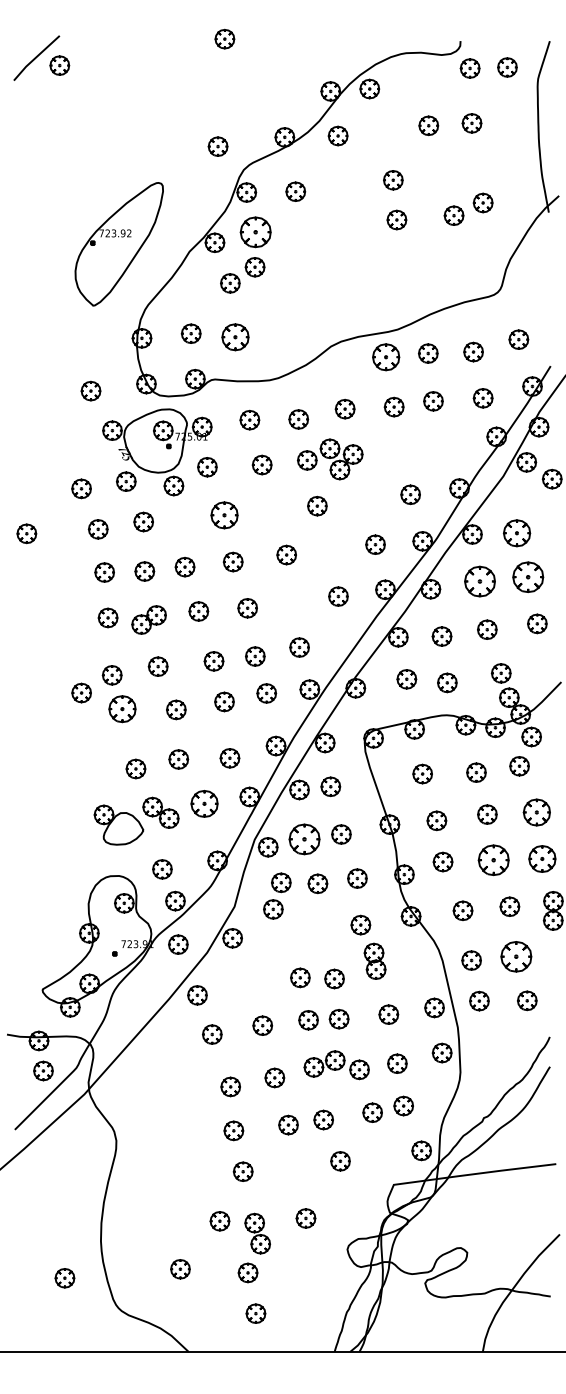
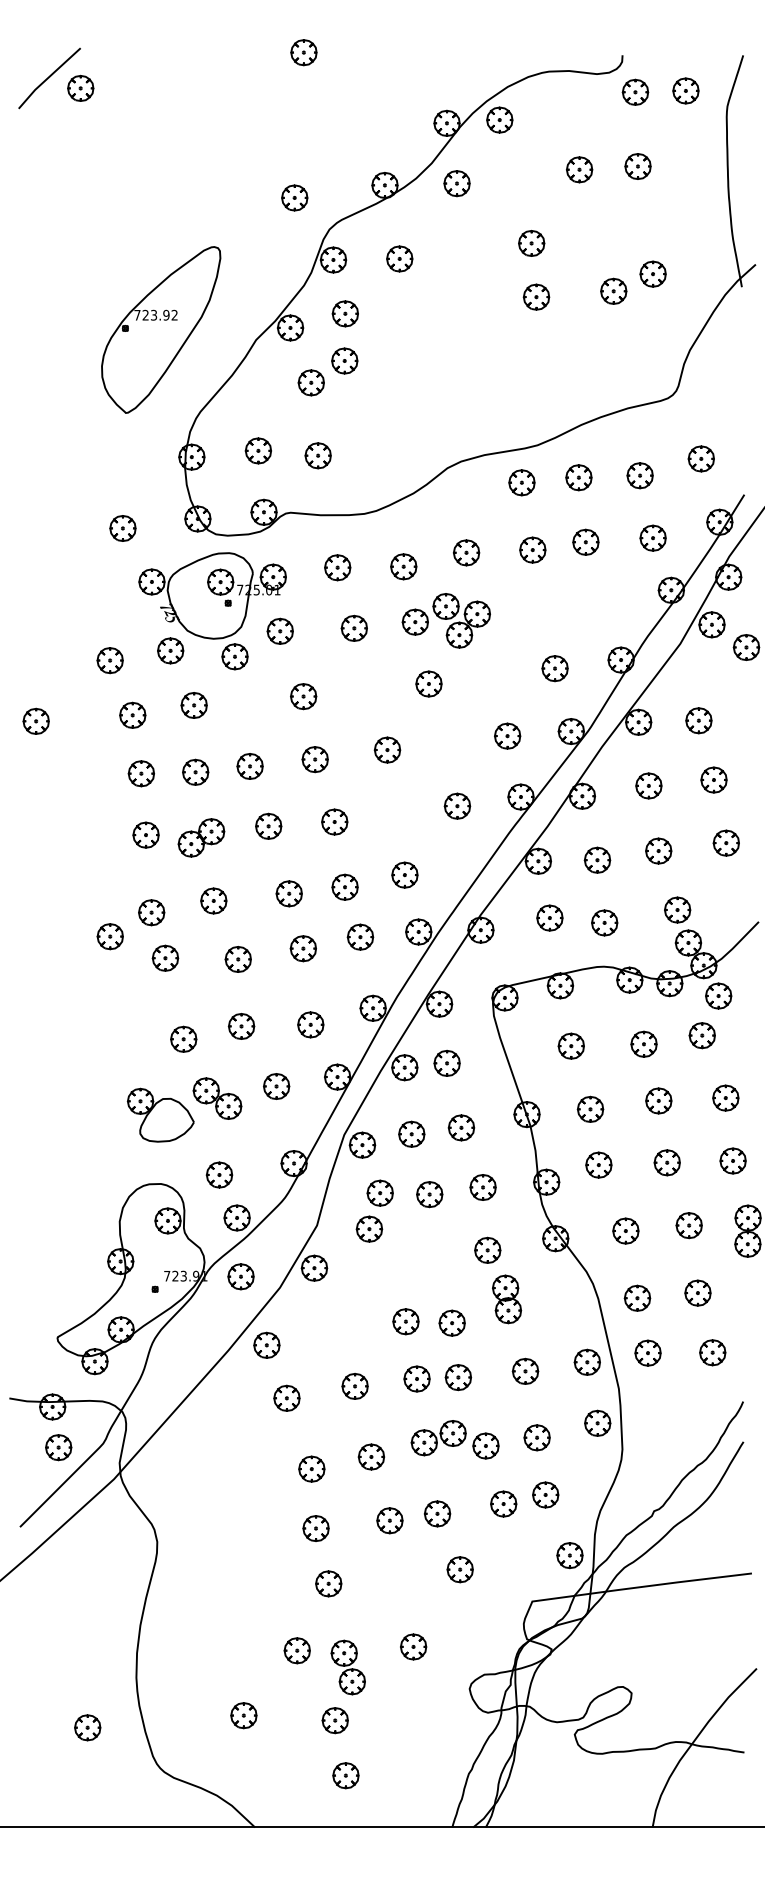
part: (254, 232) -> (344, 313), size x0.62
part: (234, 337) -> (317, 455), size x0.71
part: (385, 357) -> (521, 482), size x0.71
part: (224, 515) -> (303, 696), size x0.71
part: (516, 533) -> (698, 720), size x0.71
part: (527, 576) -> (713, 779), size x0.62
part: (479, 581) -> (648, 785), size x0.62
part: (122, 708) -> (165, 957), size x0.71
part: (204, 803) -> (276, 1086), size x0.71
part: (536, 812) -> (725, 1097), size x0.71
part: (304, 838) -> (411, 1133), size x0.62
part: (541, 858) -> (732, 1160), size x0.71
part: (493, 860) -> (666, 1162), size x0.62
part: (516, 956) -> (697, 1292), size x0.62

